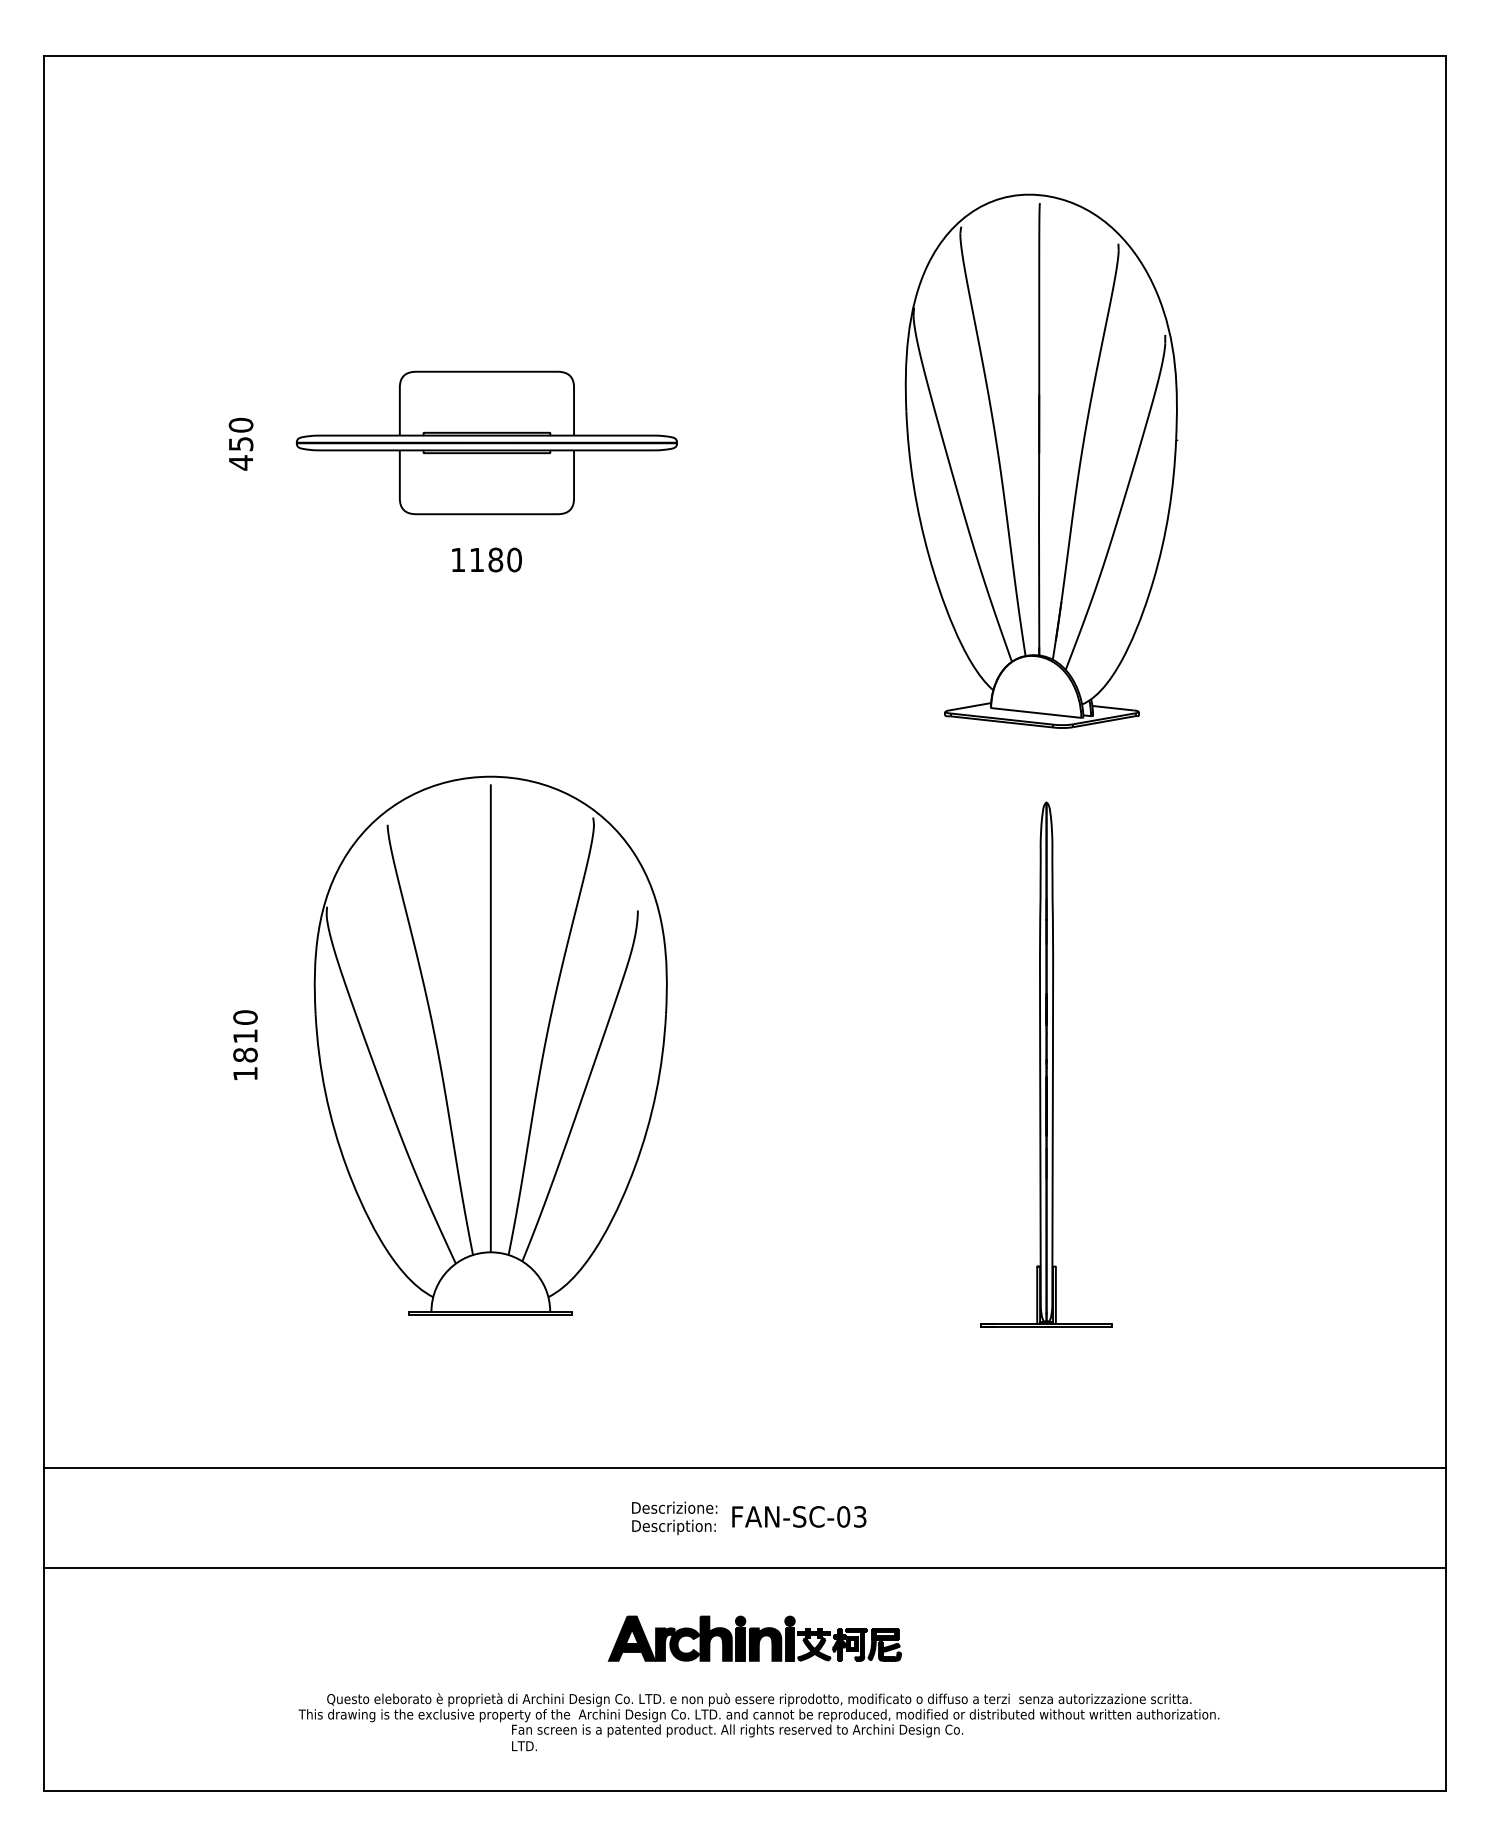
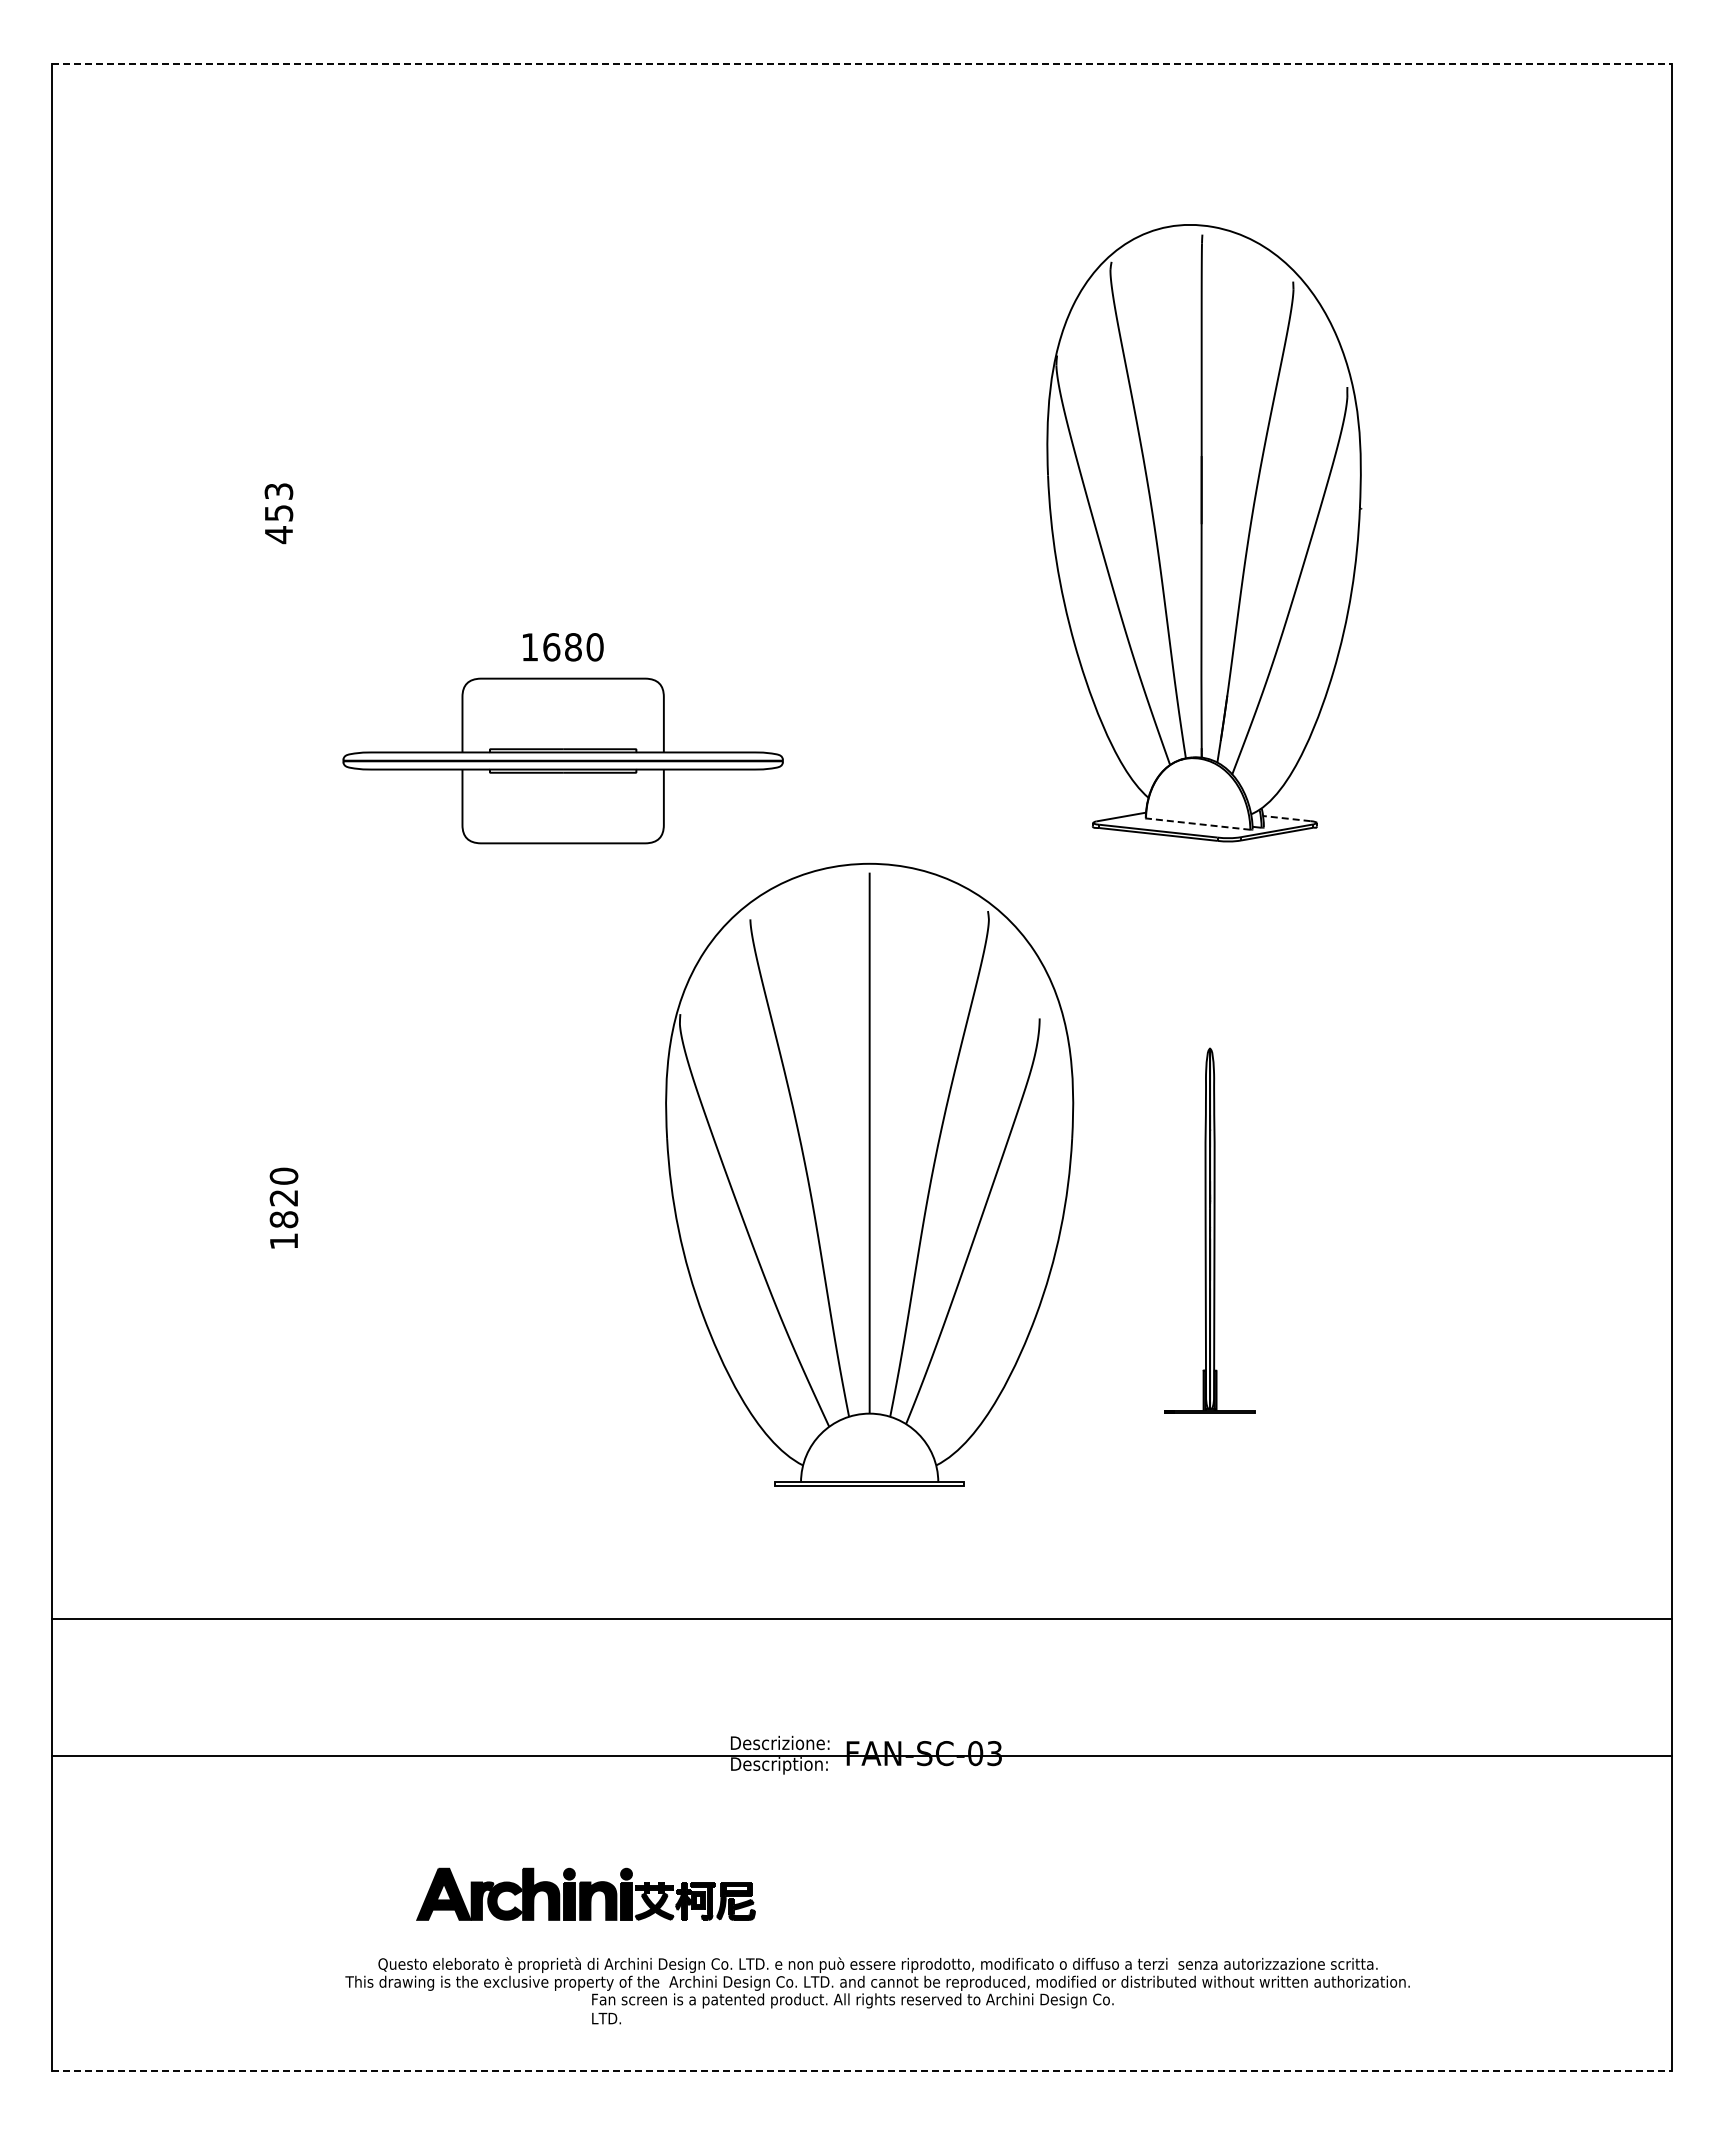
line: (745, 55) -> (861, 64), solid -> dashed
text: (240, 425) -> (278, 491), 450 -> 453
part: (486, 442) -> (562, 760), moved
text: (476, 560) -> (551, 647), 1180 -> 1680
line: (1112, 708) -> (1286, 818), solid -> dashed
line: (1035, 713) -> (1197, 824), solid -> dashed
text: (245, 1036) -> (283, 1198), 1810 -> 1820
part: (490, 1045) -> (869, 1174), moved
part: (1046, 1064) -> (1209, 1230), size x0.6
line: (745, 1468) -> (861, 1618), moved
line: (745, 1567) -> (861, 1755), moved
part: (754, 1637) -> (585, 1893), moved
line: (745, 1791) -> (861, 2070), solid -> dashed

